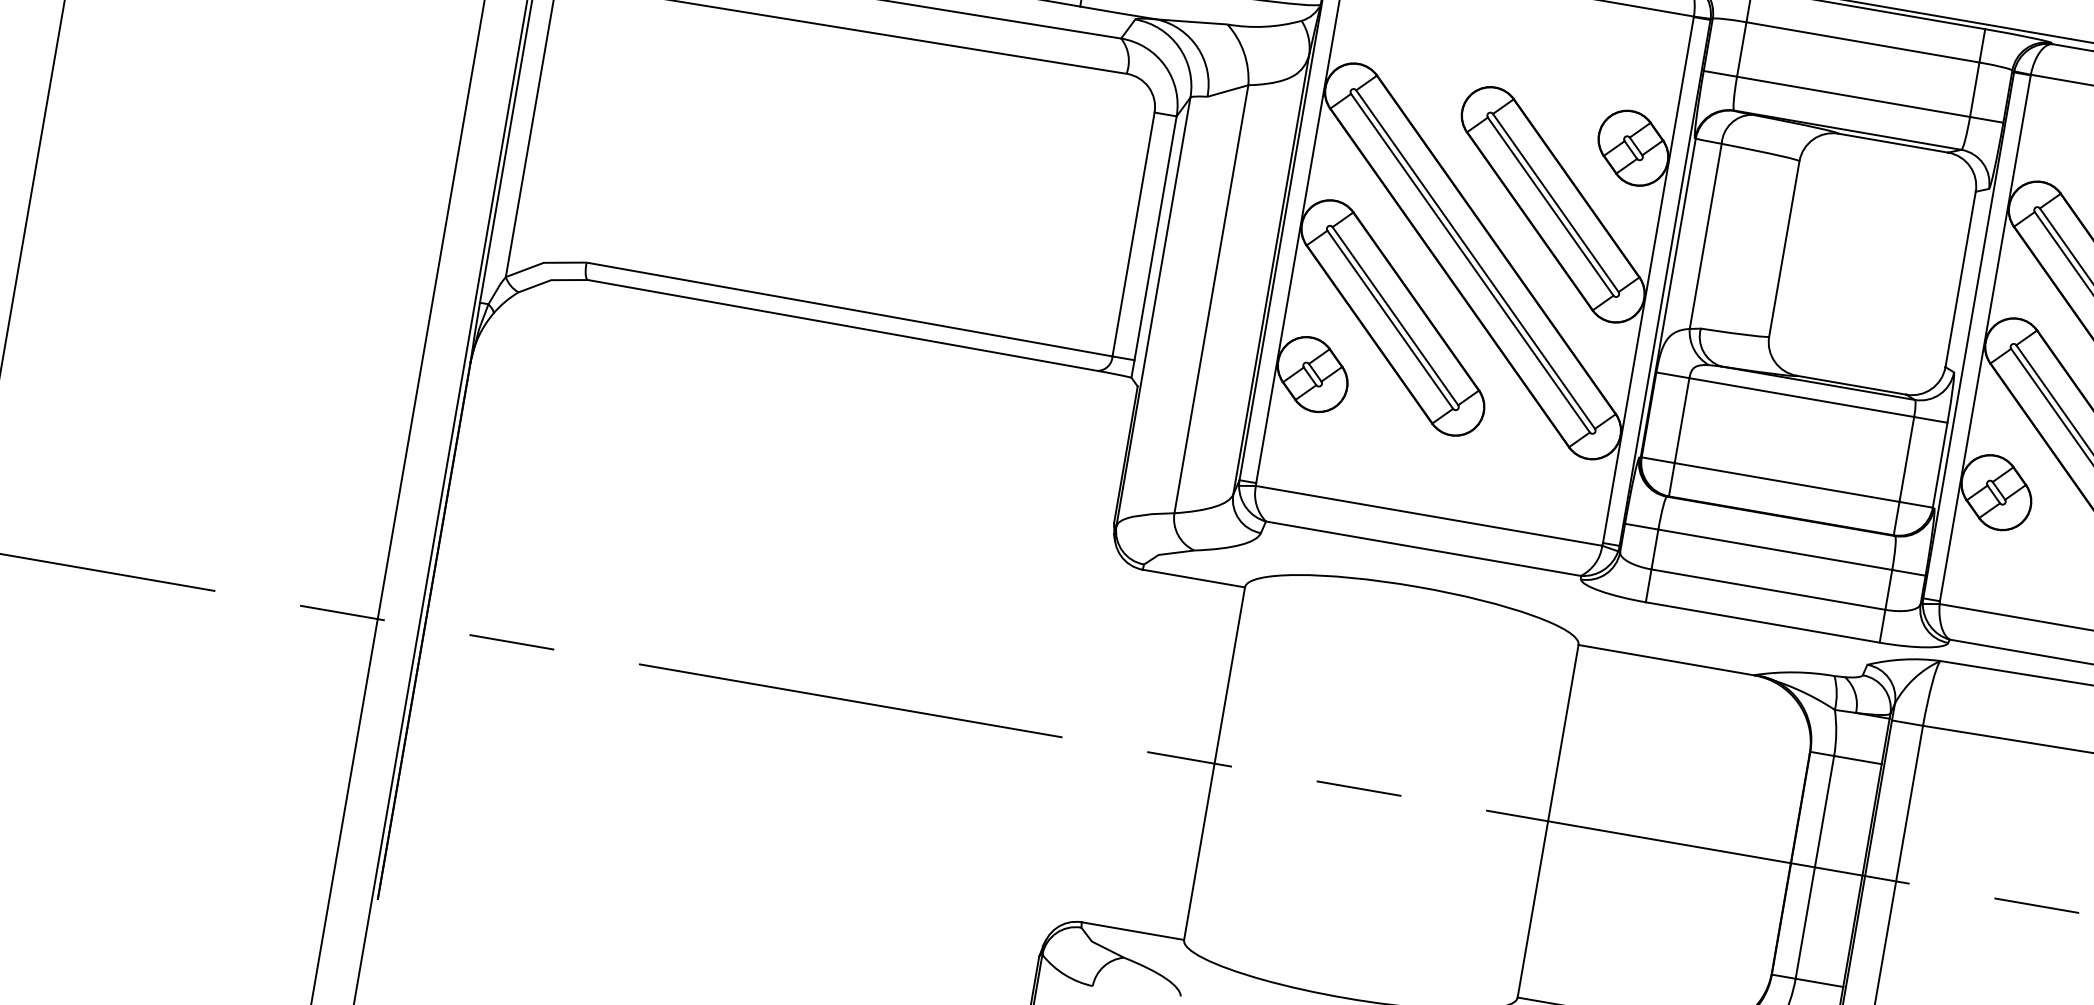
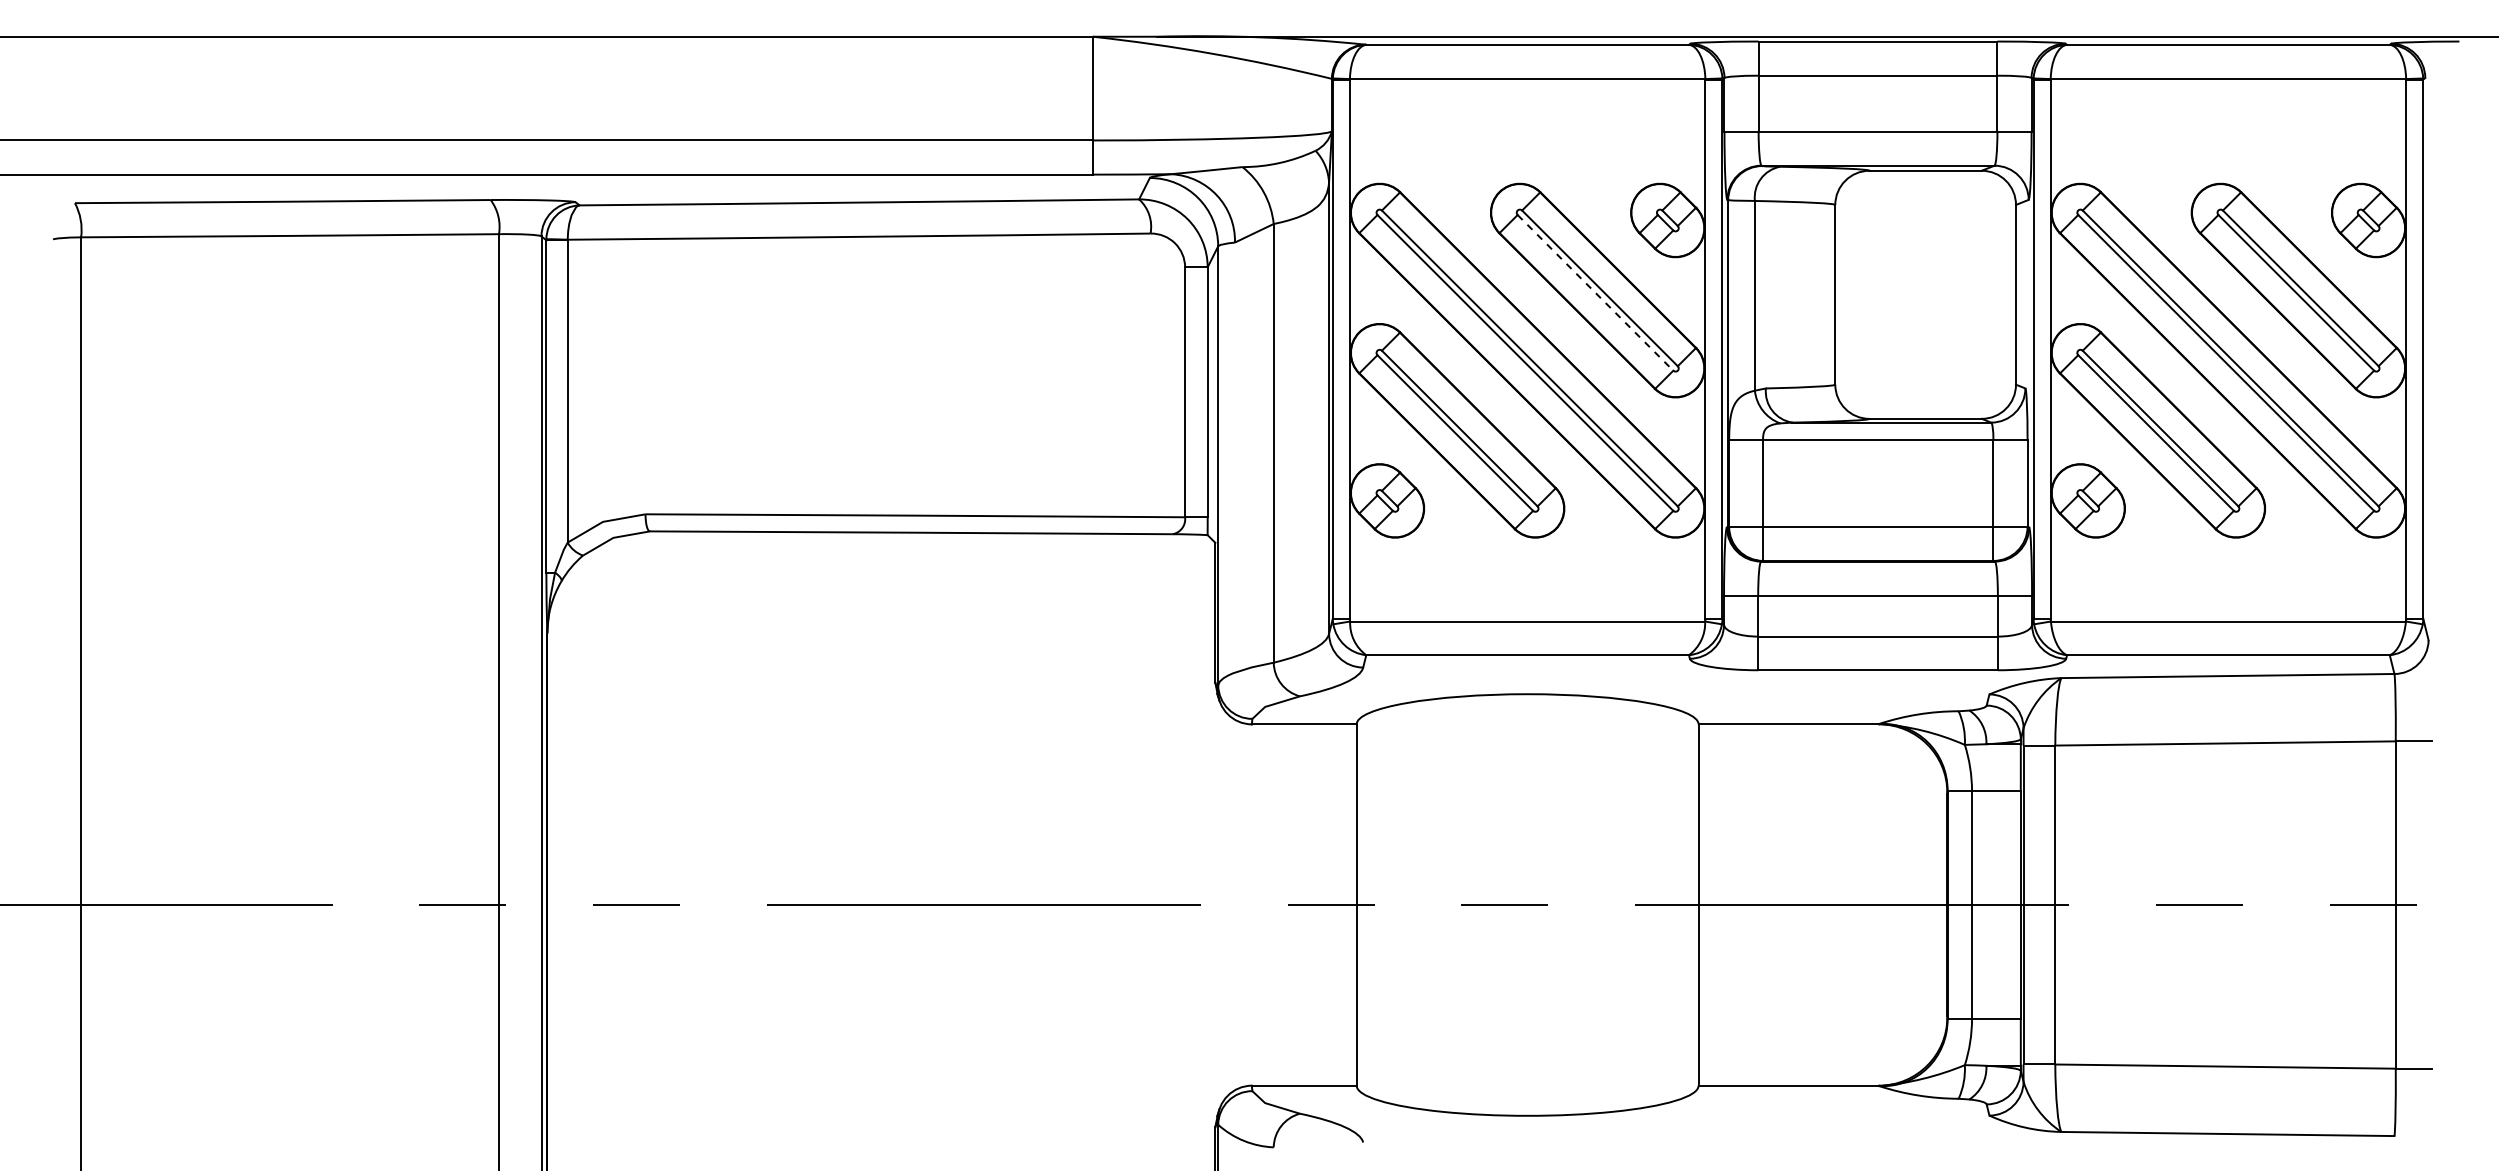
line: (1550, 207) -> (1595, 293), solid -> dashed

